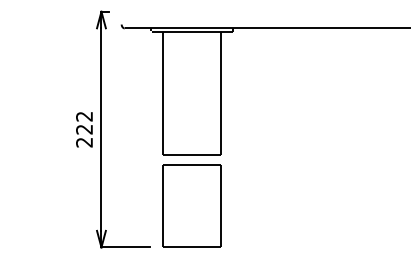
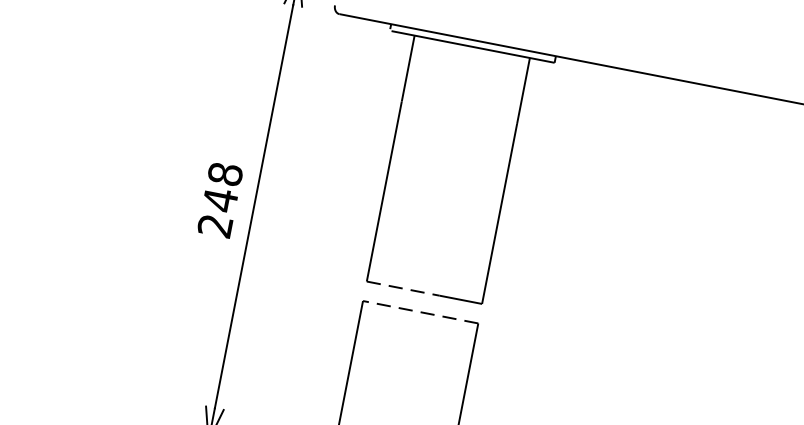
text: (84, 122) -> (223, 185), 222 -> 248
line: (181, 155) -> (403, 289), solid -> dashed
line: (192, 165) -> (421, 313), solid -> dashed

